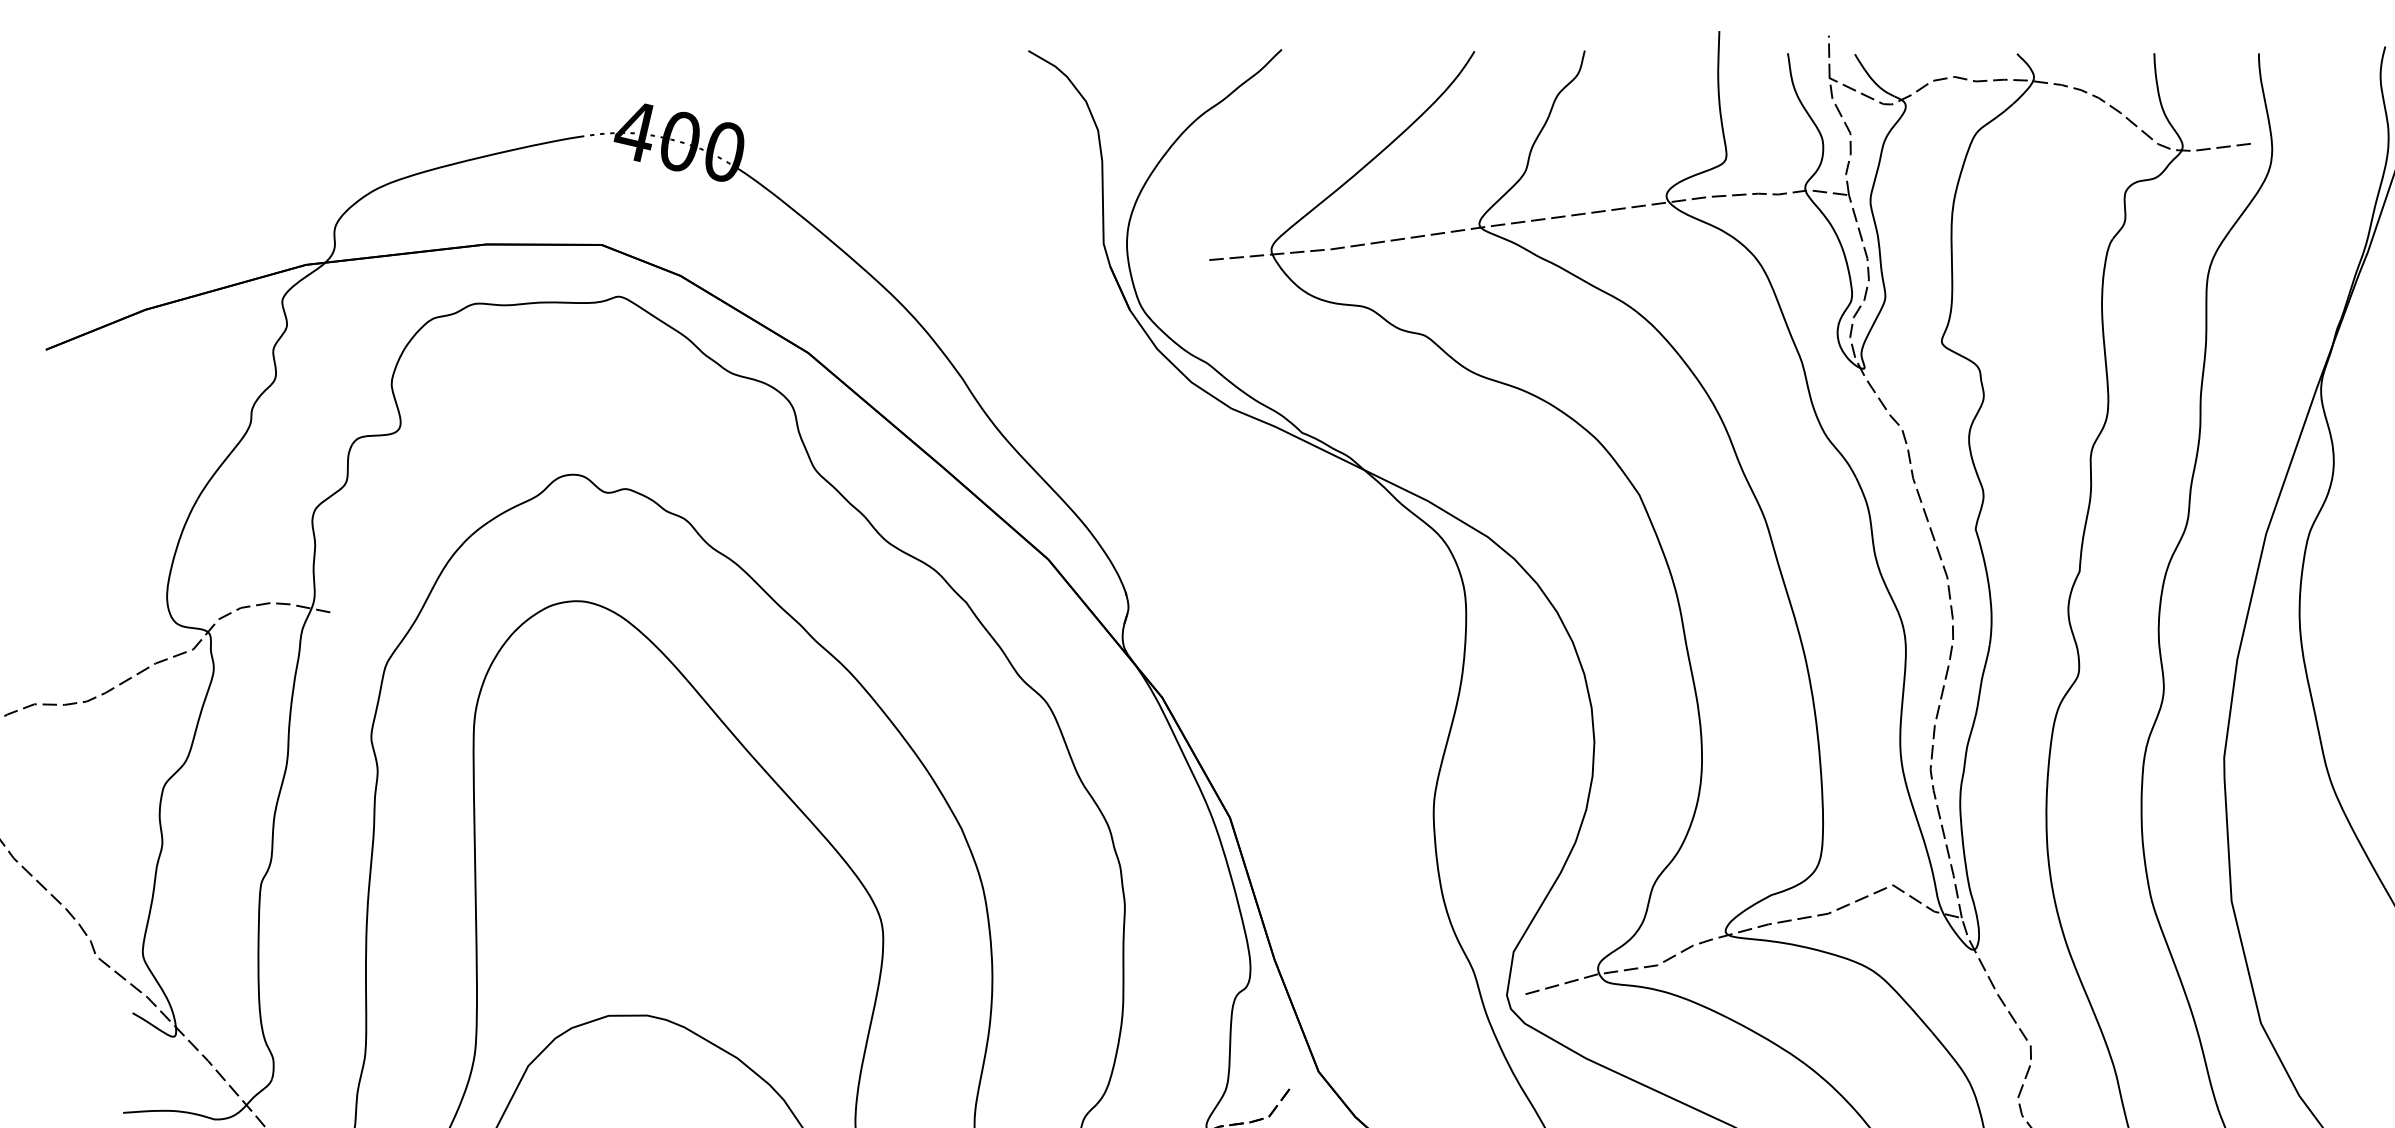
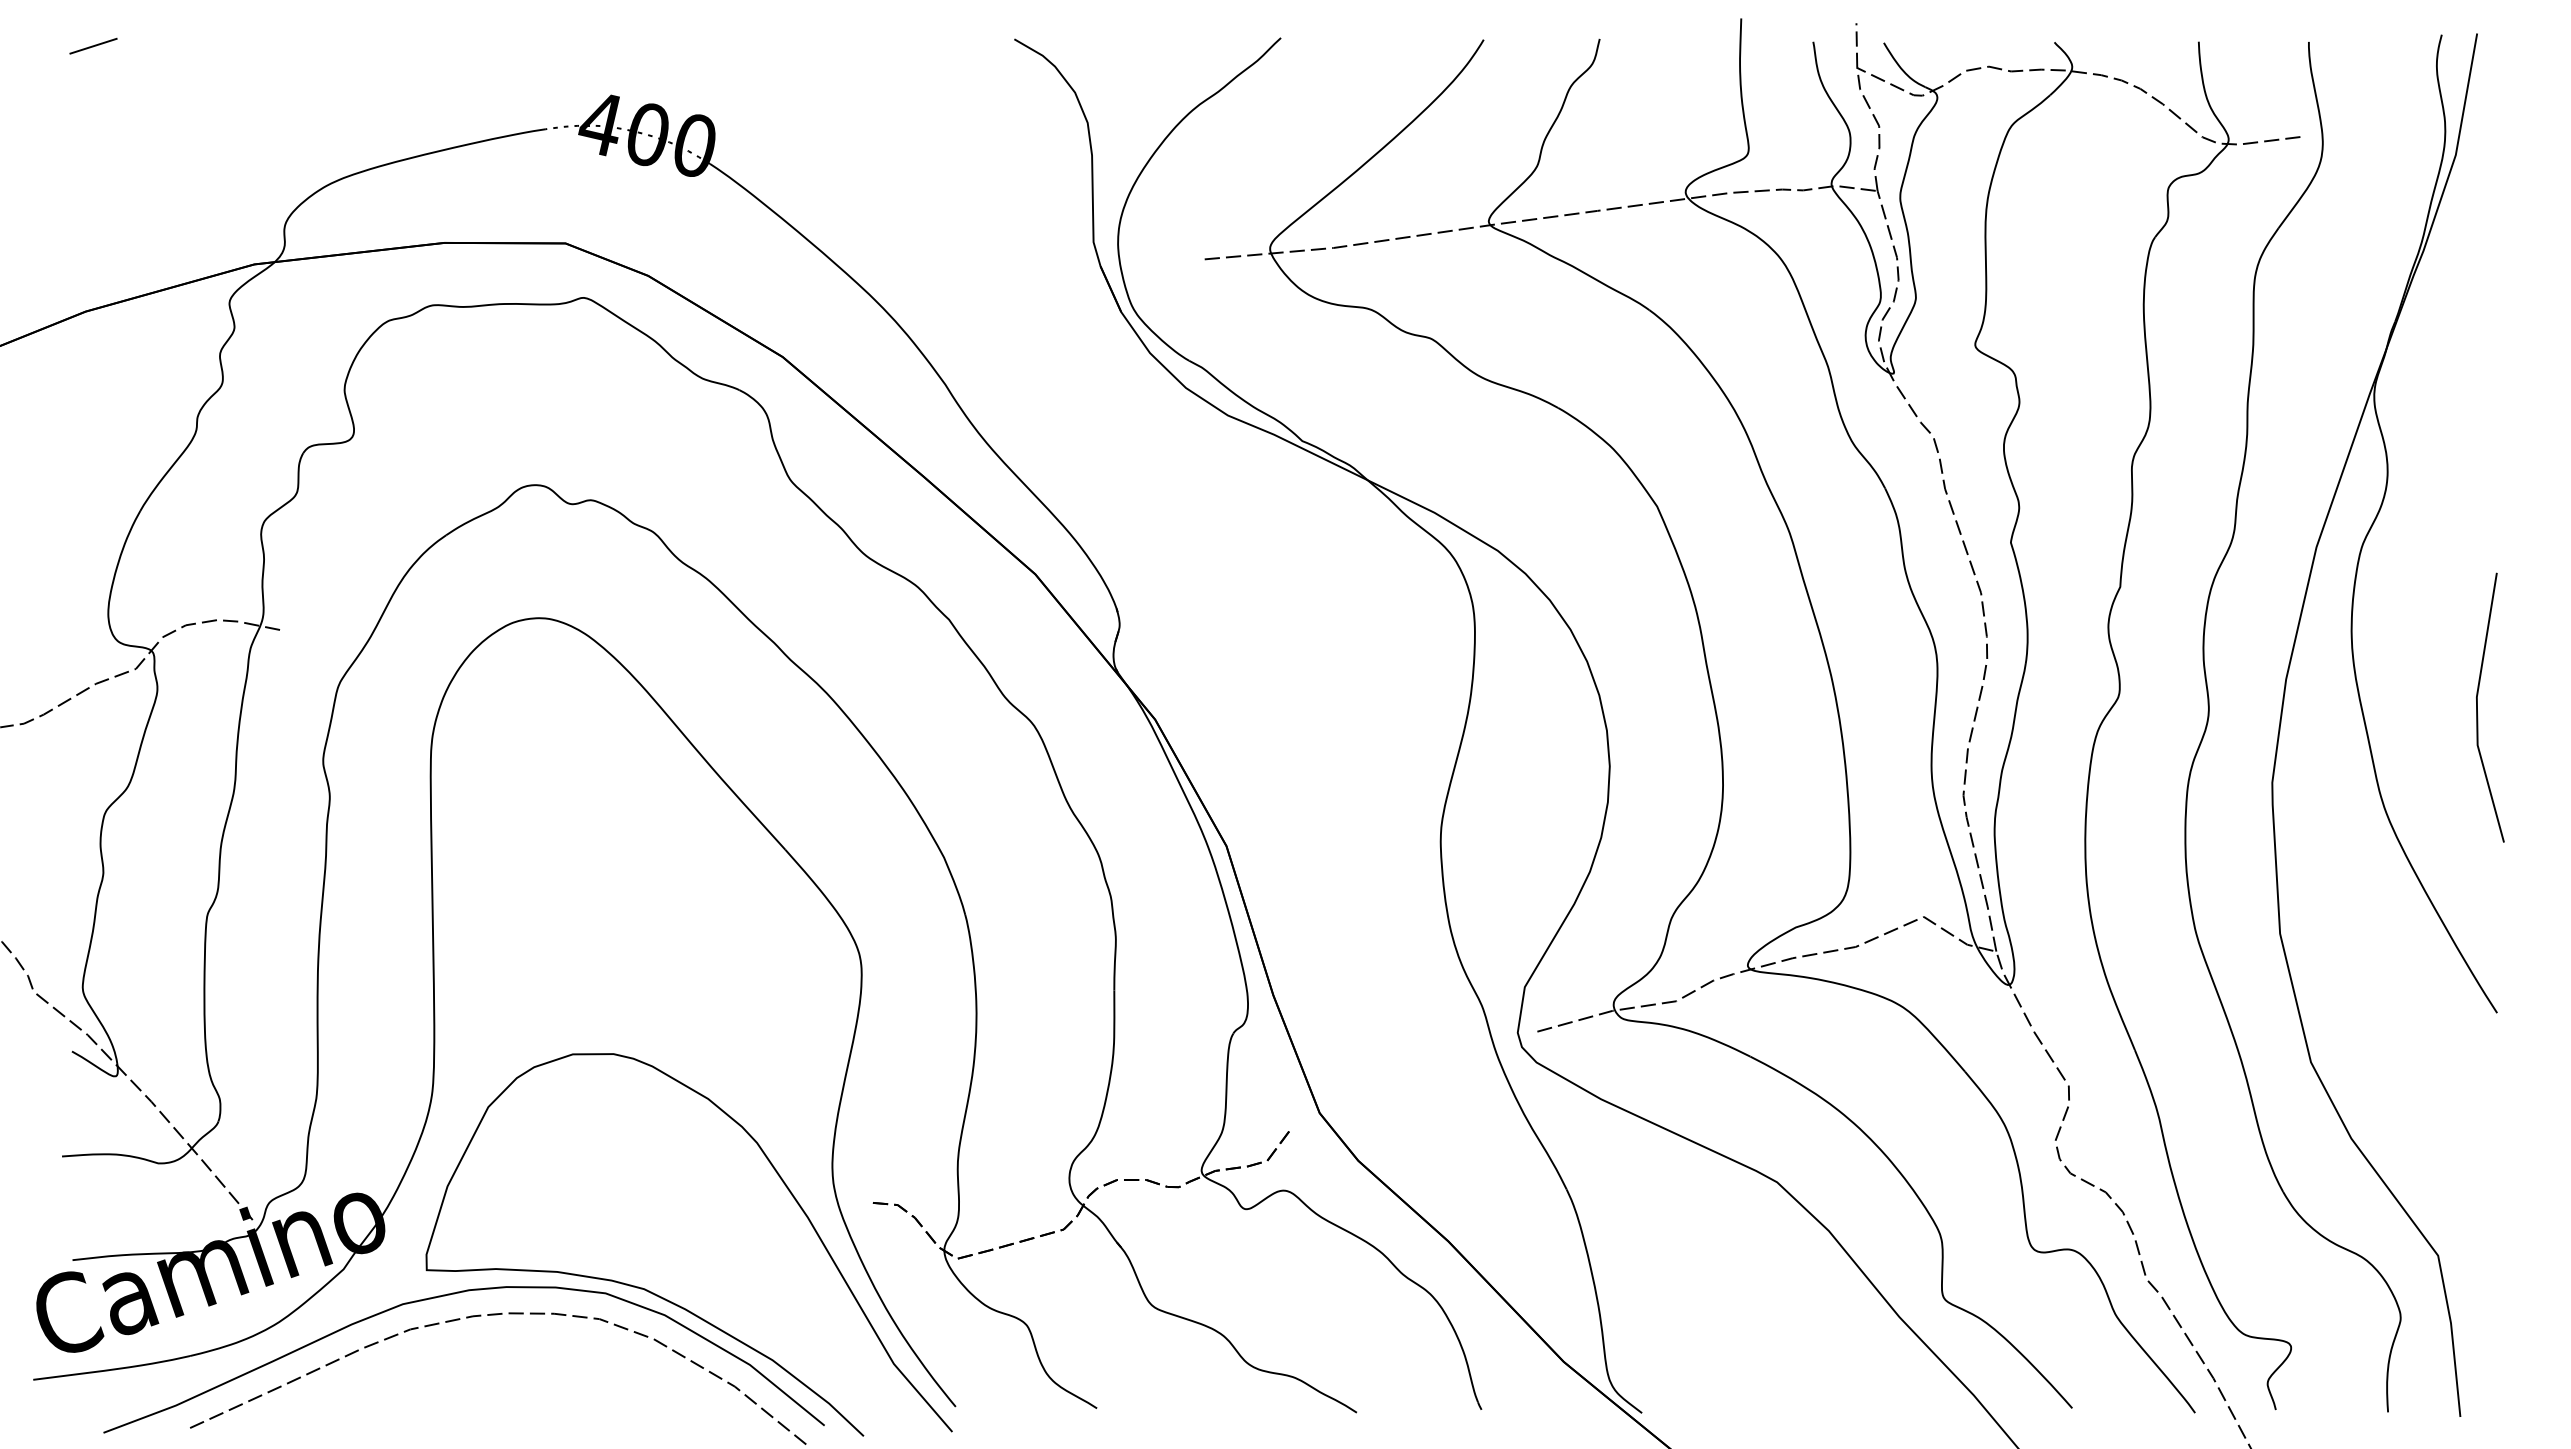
line: (153, 56) -> (93, 45), added

